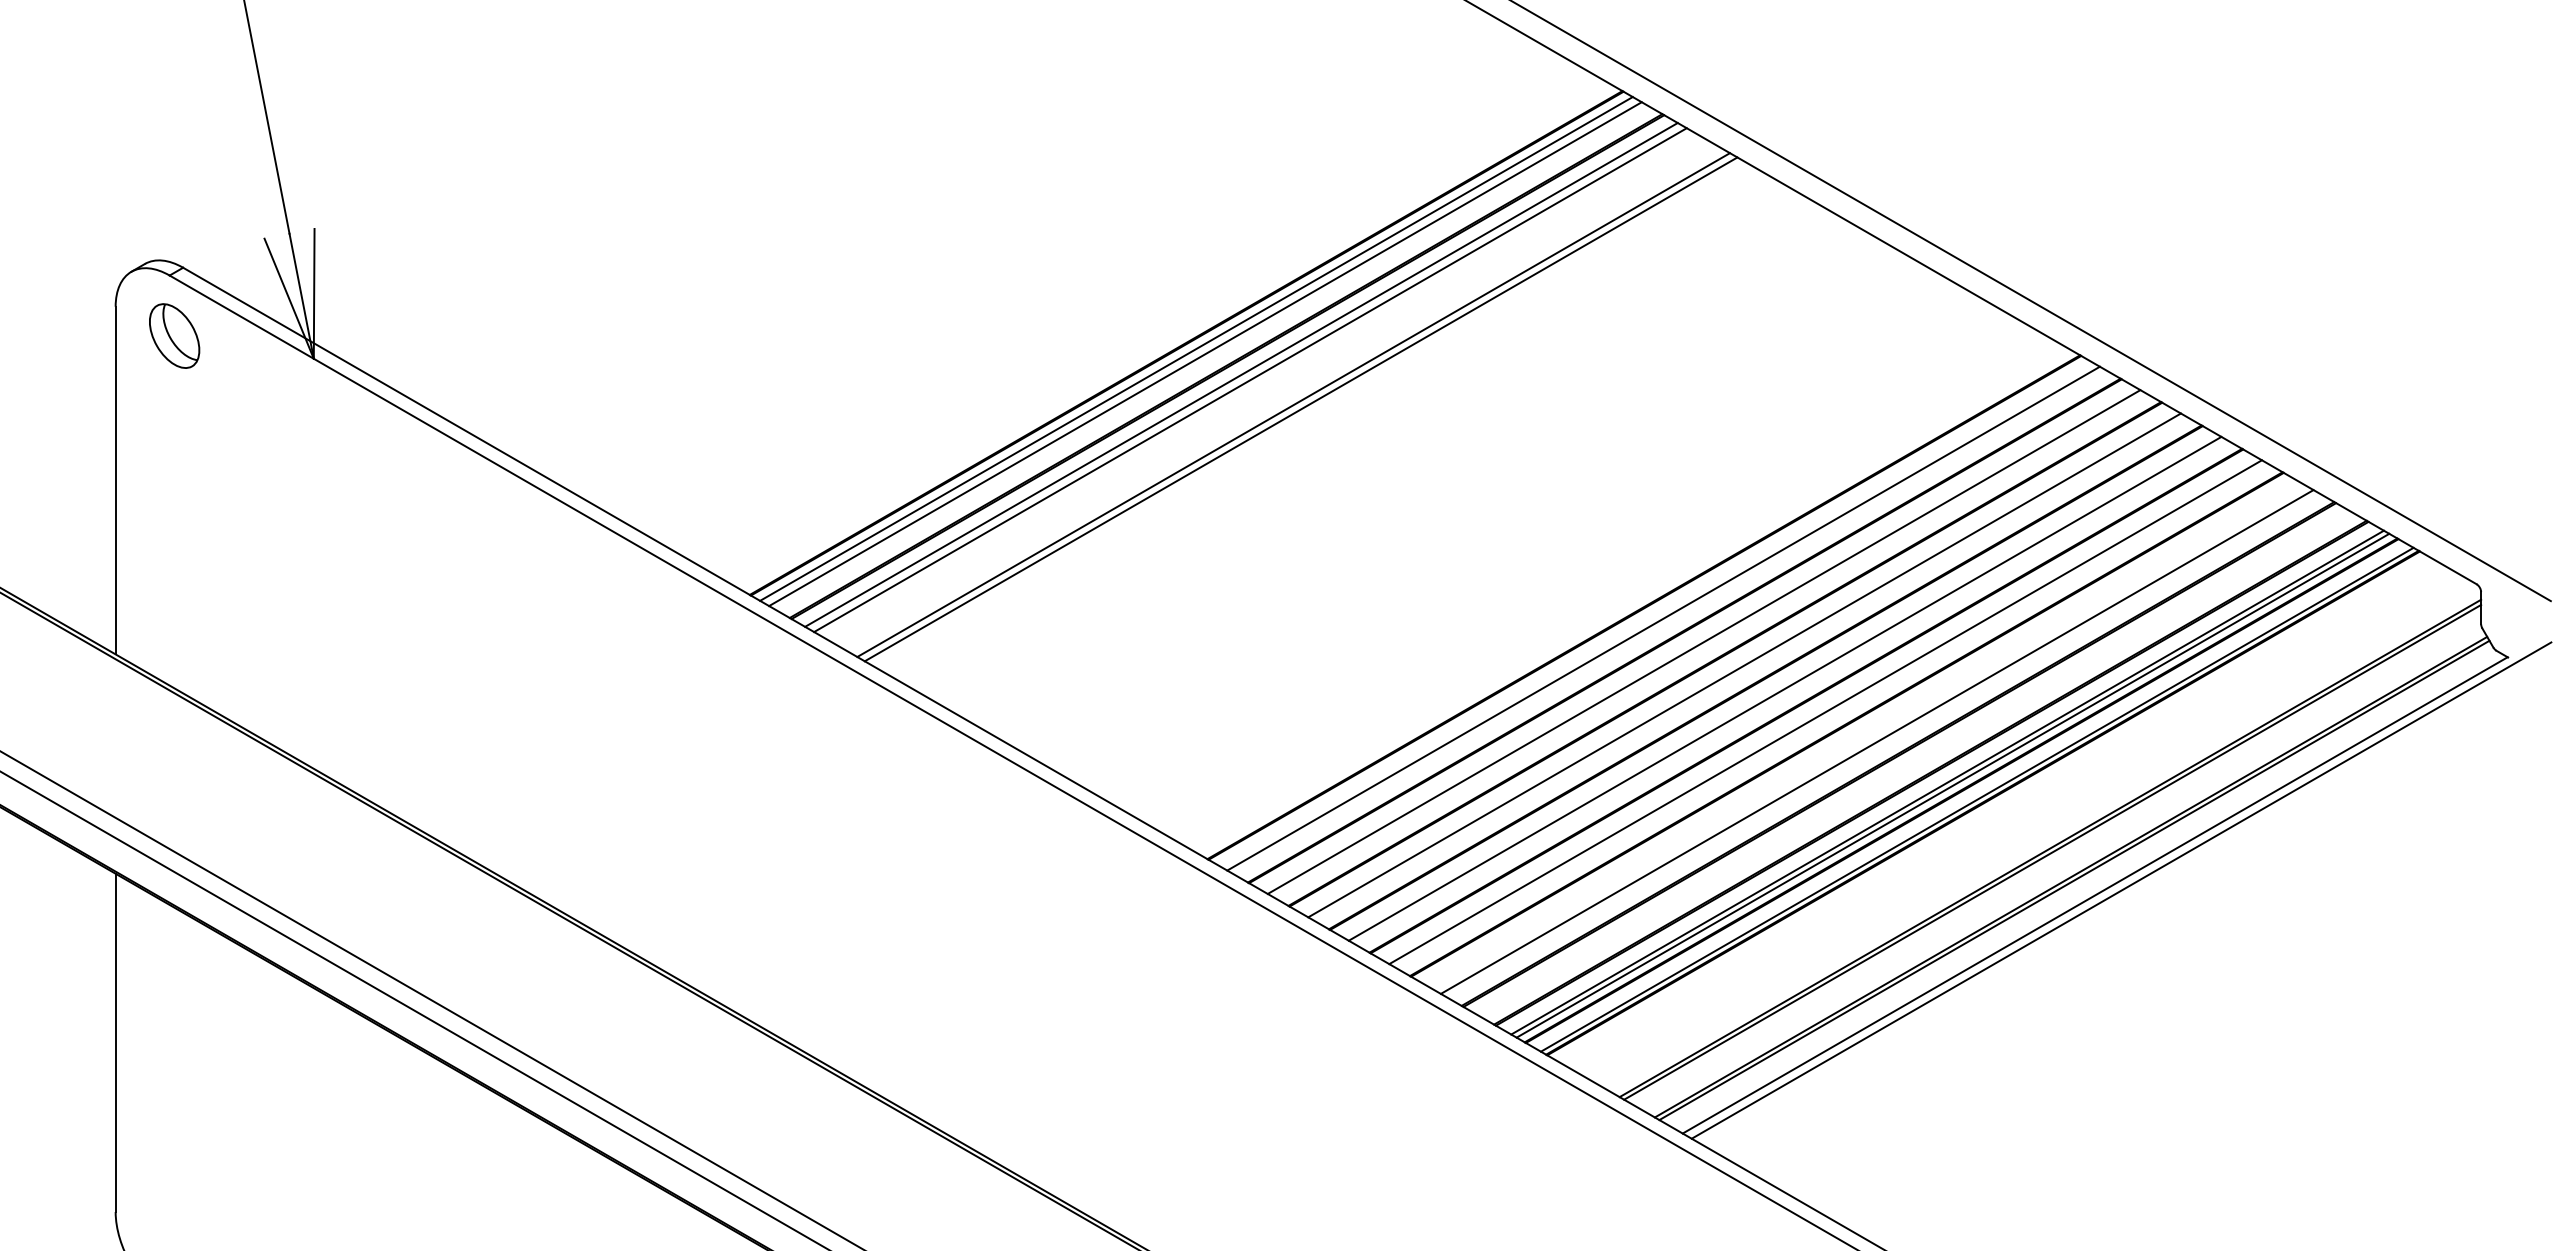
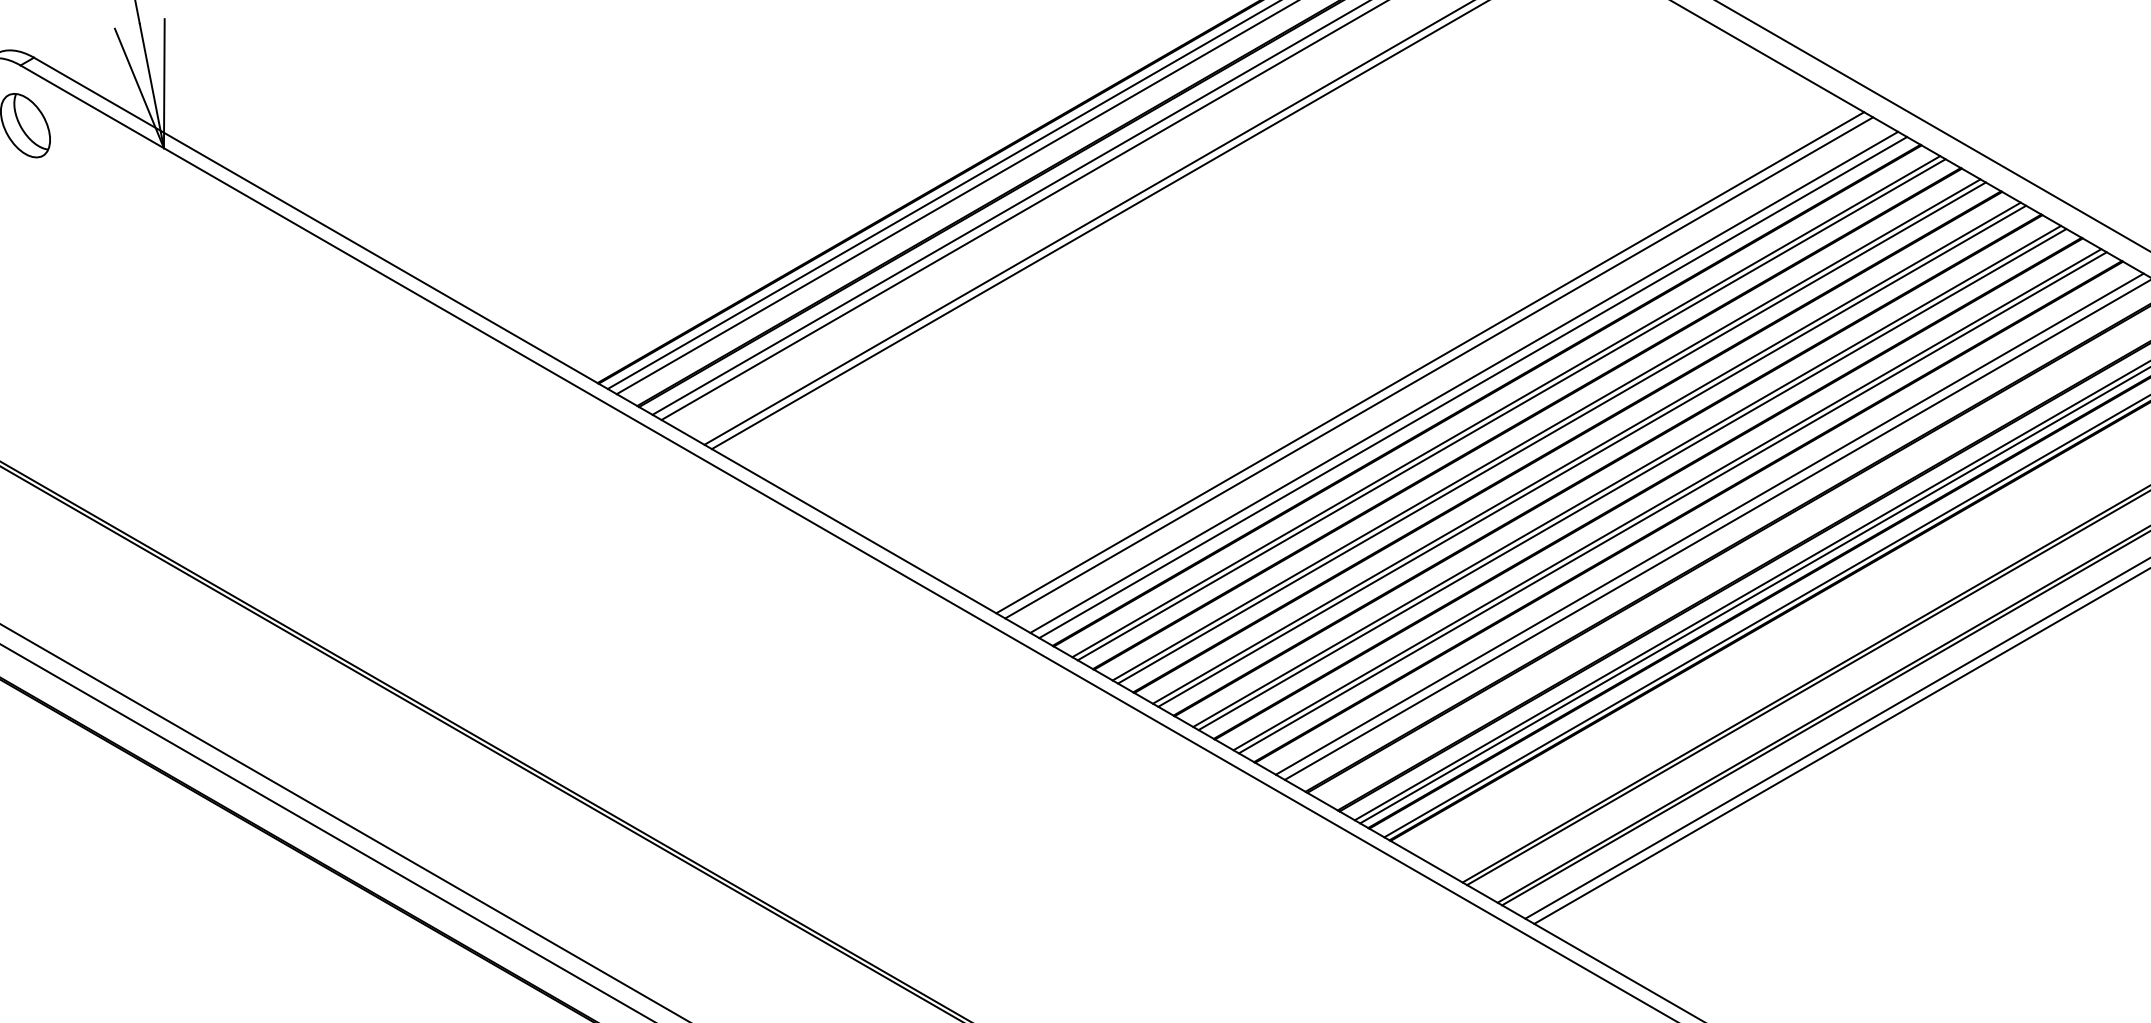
line: (1586, 574) -> (1429, 362), added
line: (1595, 579) -> (1438, 367), added
line: (1620, 594) -> (1463, 382), added
line: (1629, 599) -> (1472, 387), added
line: (1668, 621) -> (1511, 409), added
line: (1709, 645) -> (1551, 433), added
line: (1749, 668) -> (1591, 456), added
line: (1790, 691) -> (1632, 479), added
line: (1830, 715) -> (1672, 502), added
line: (1867, 736) -> (1709, 523), added

